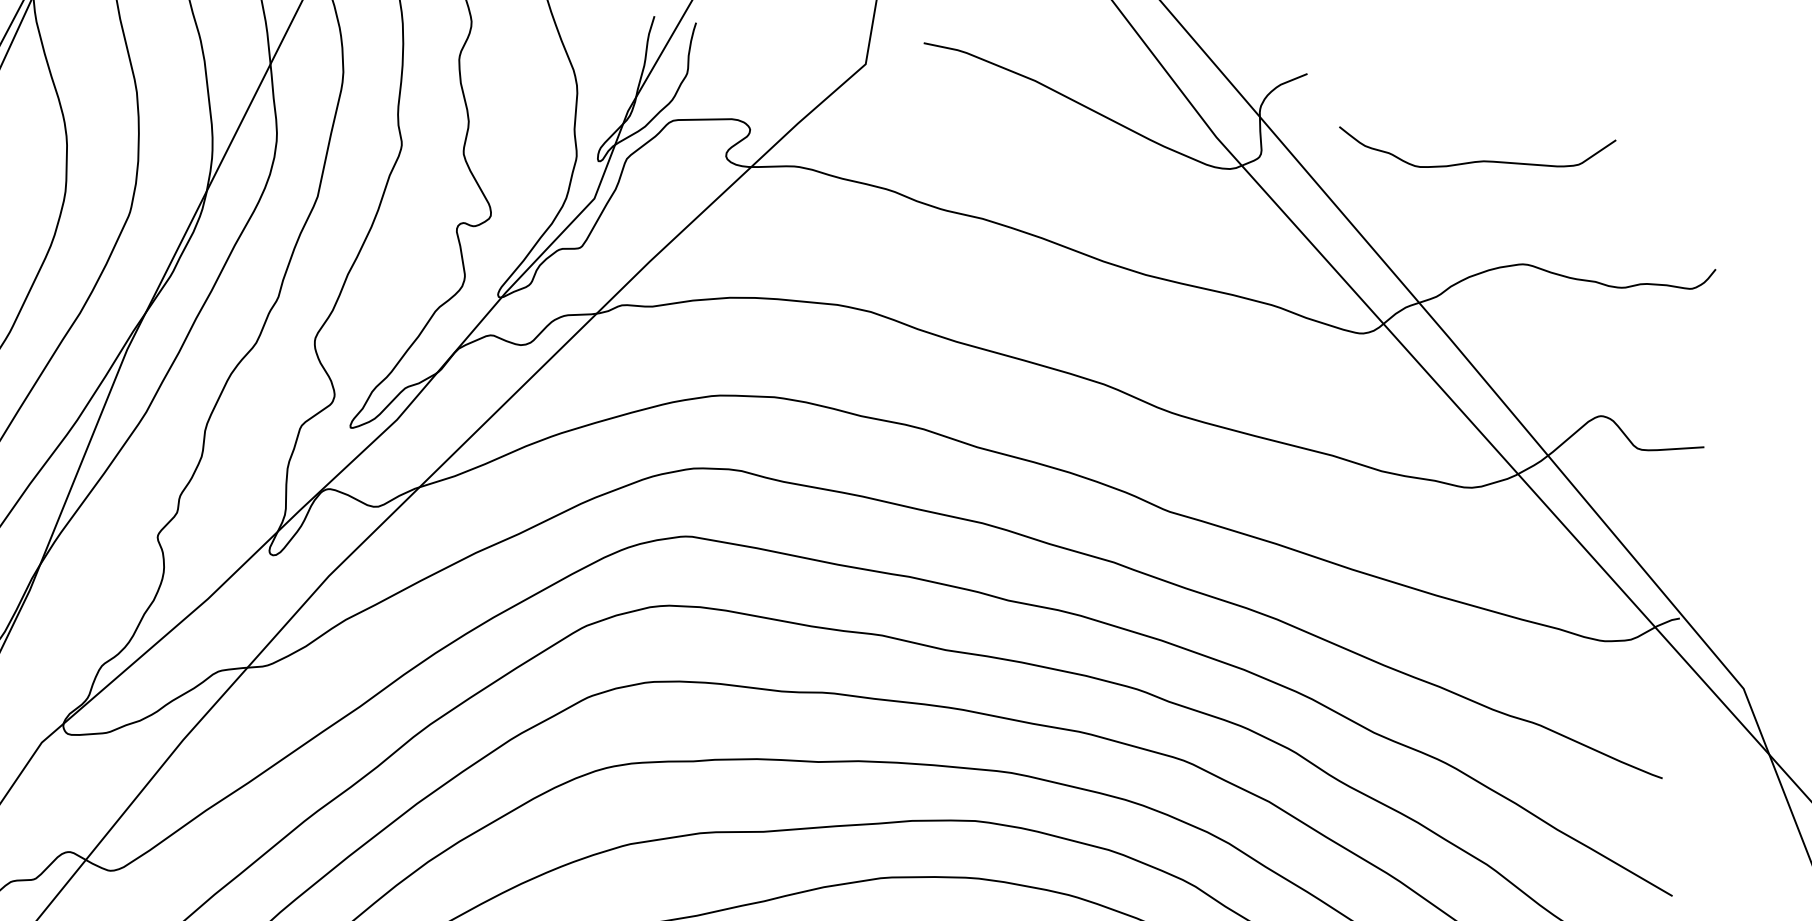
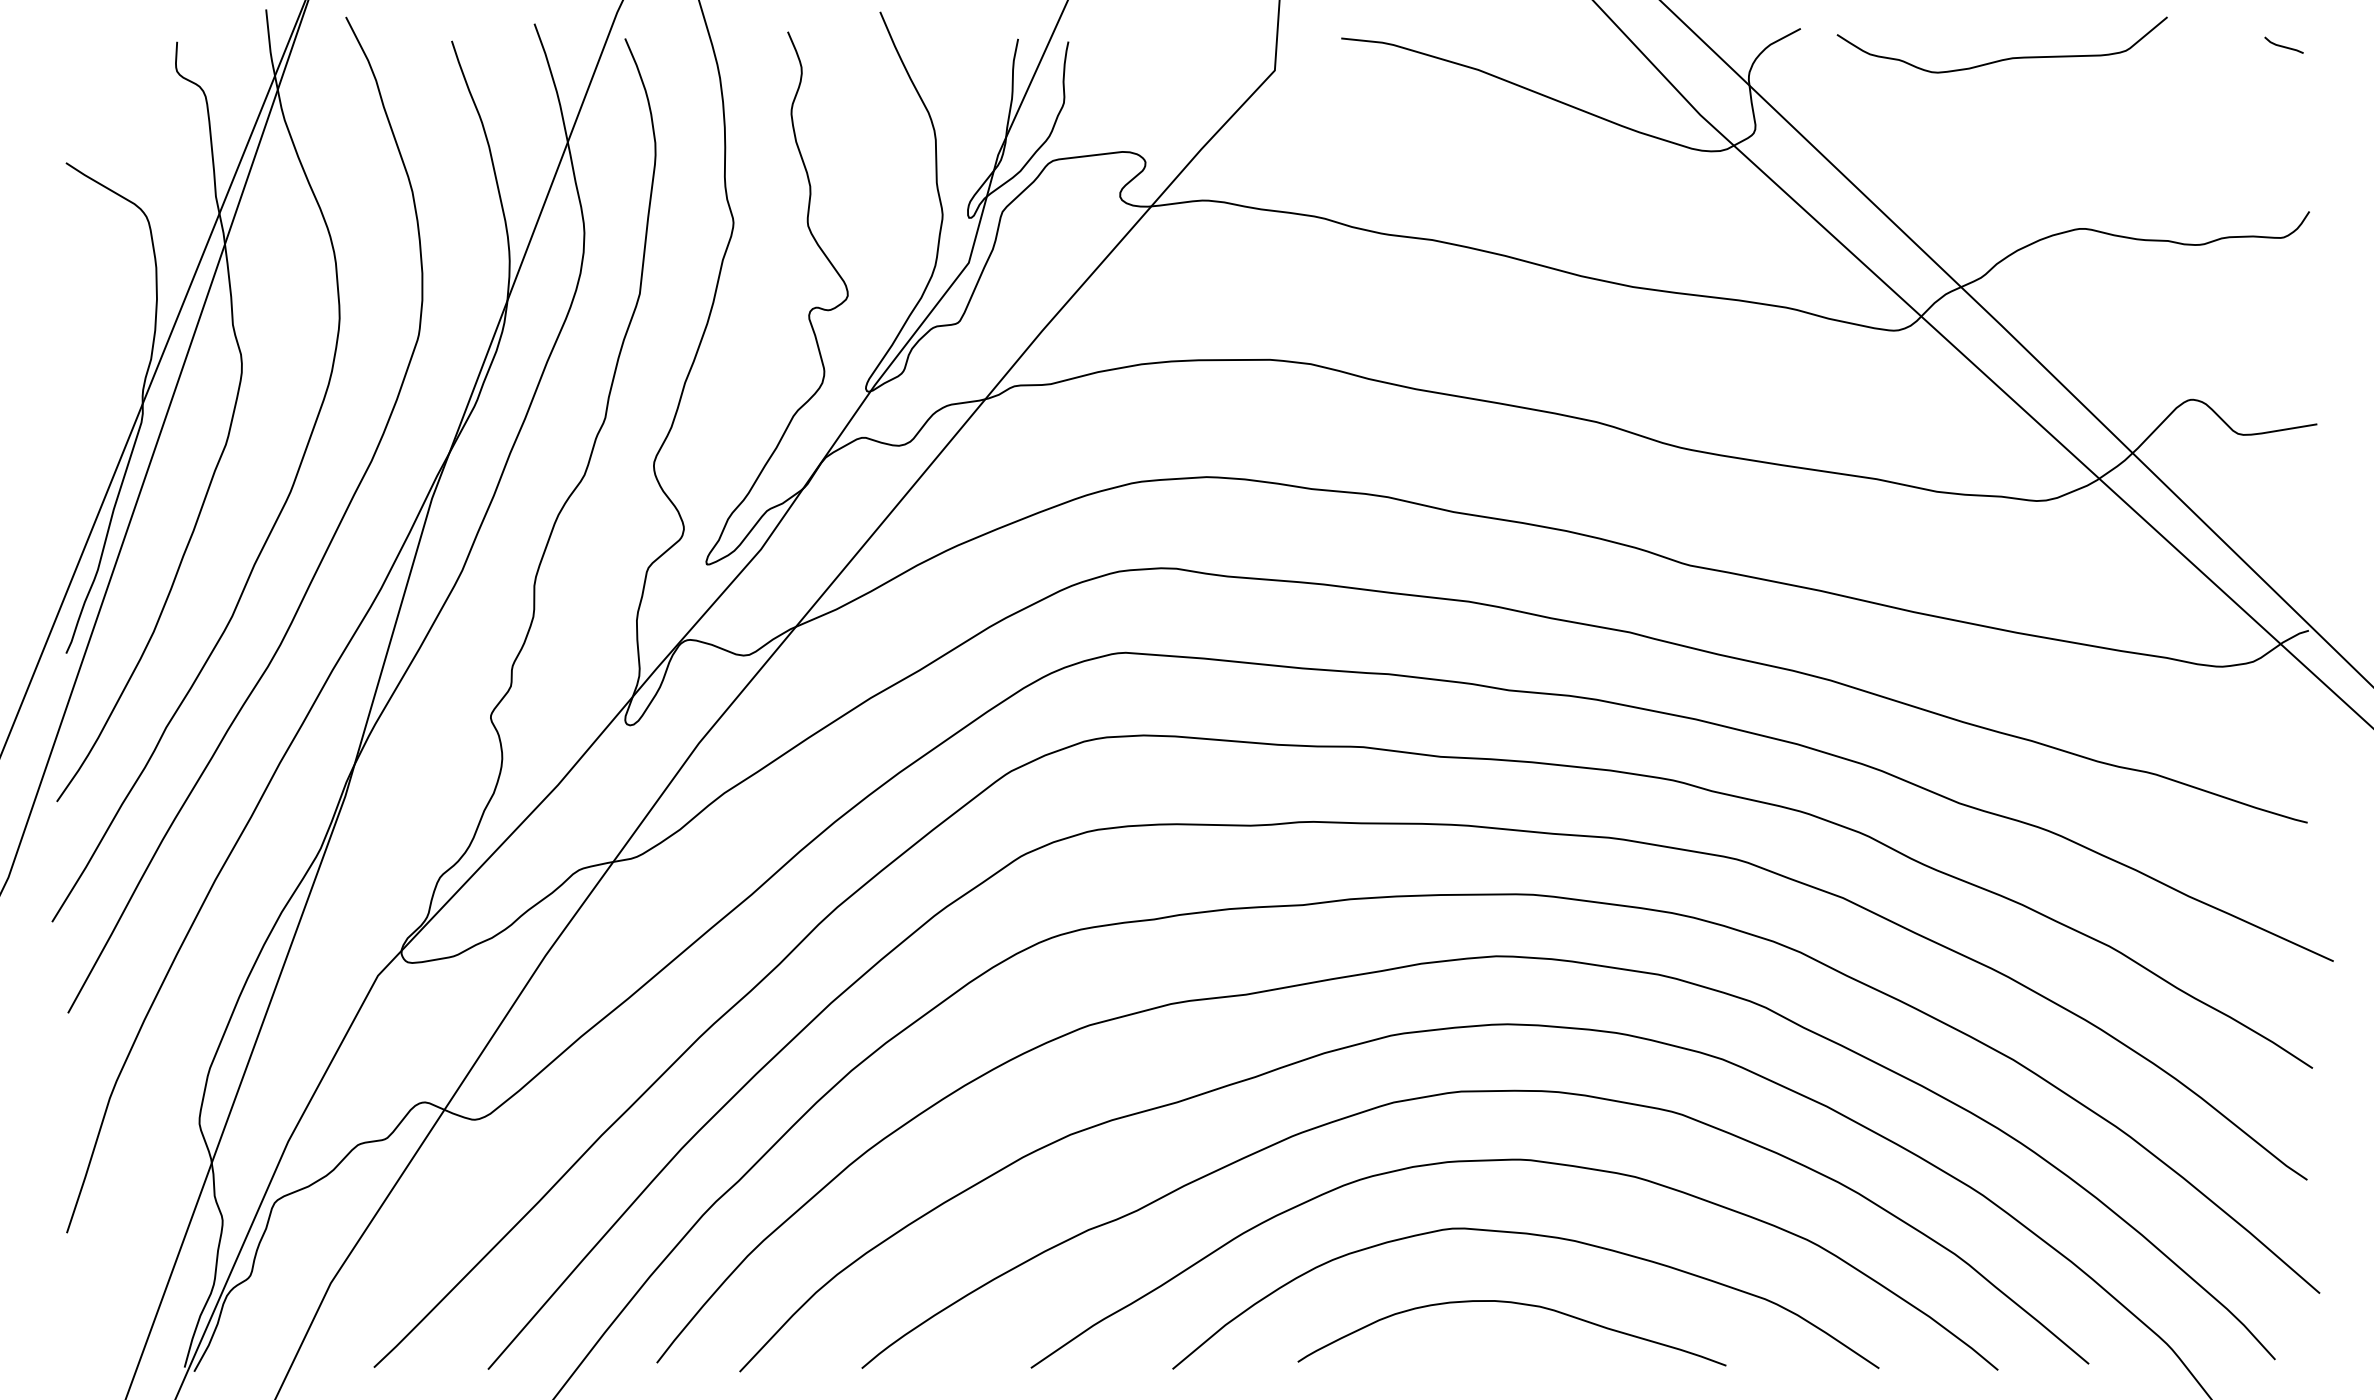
line: (1708, 128) -> (2283, 45), added
curve: (1476, 160) -> (2004, 58), moved

